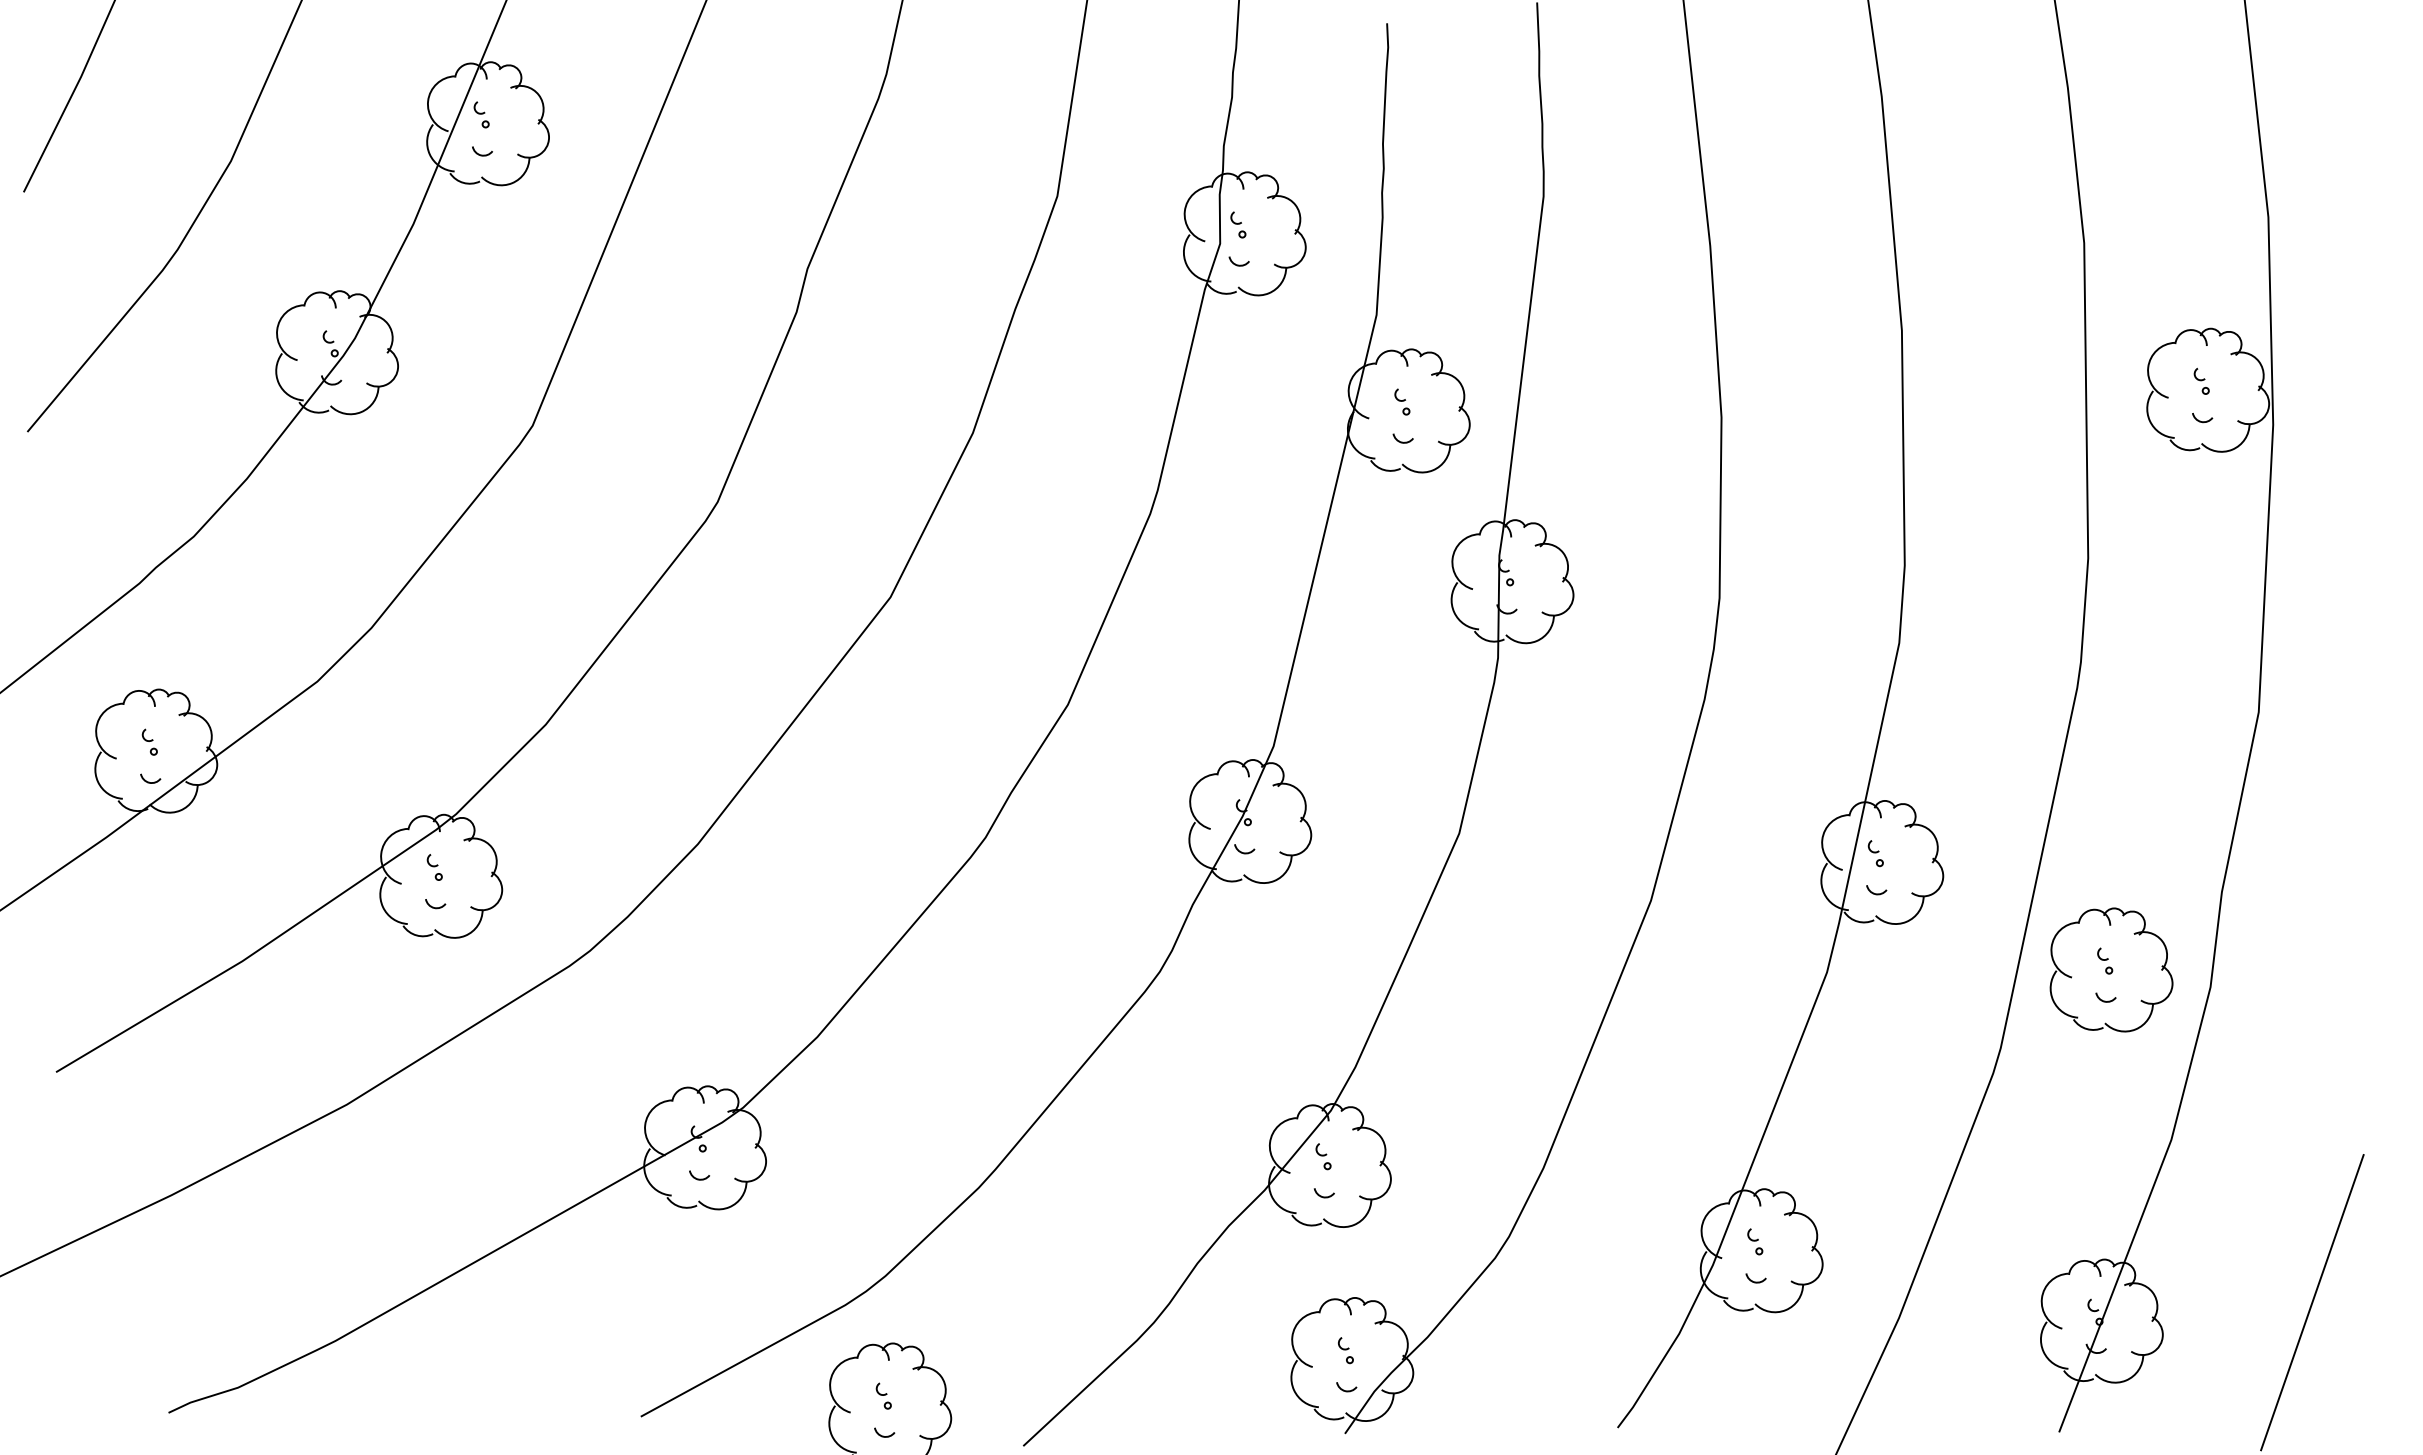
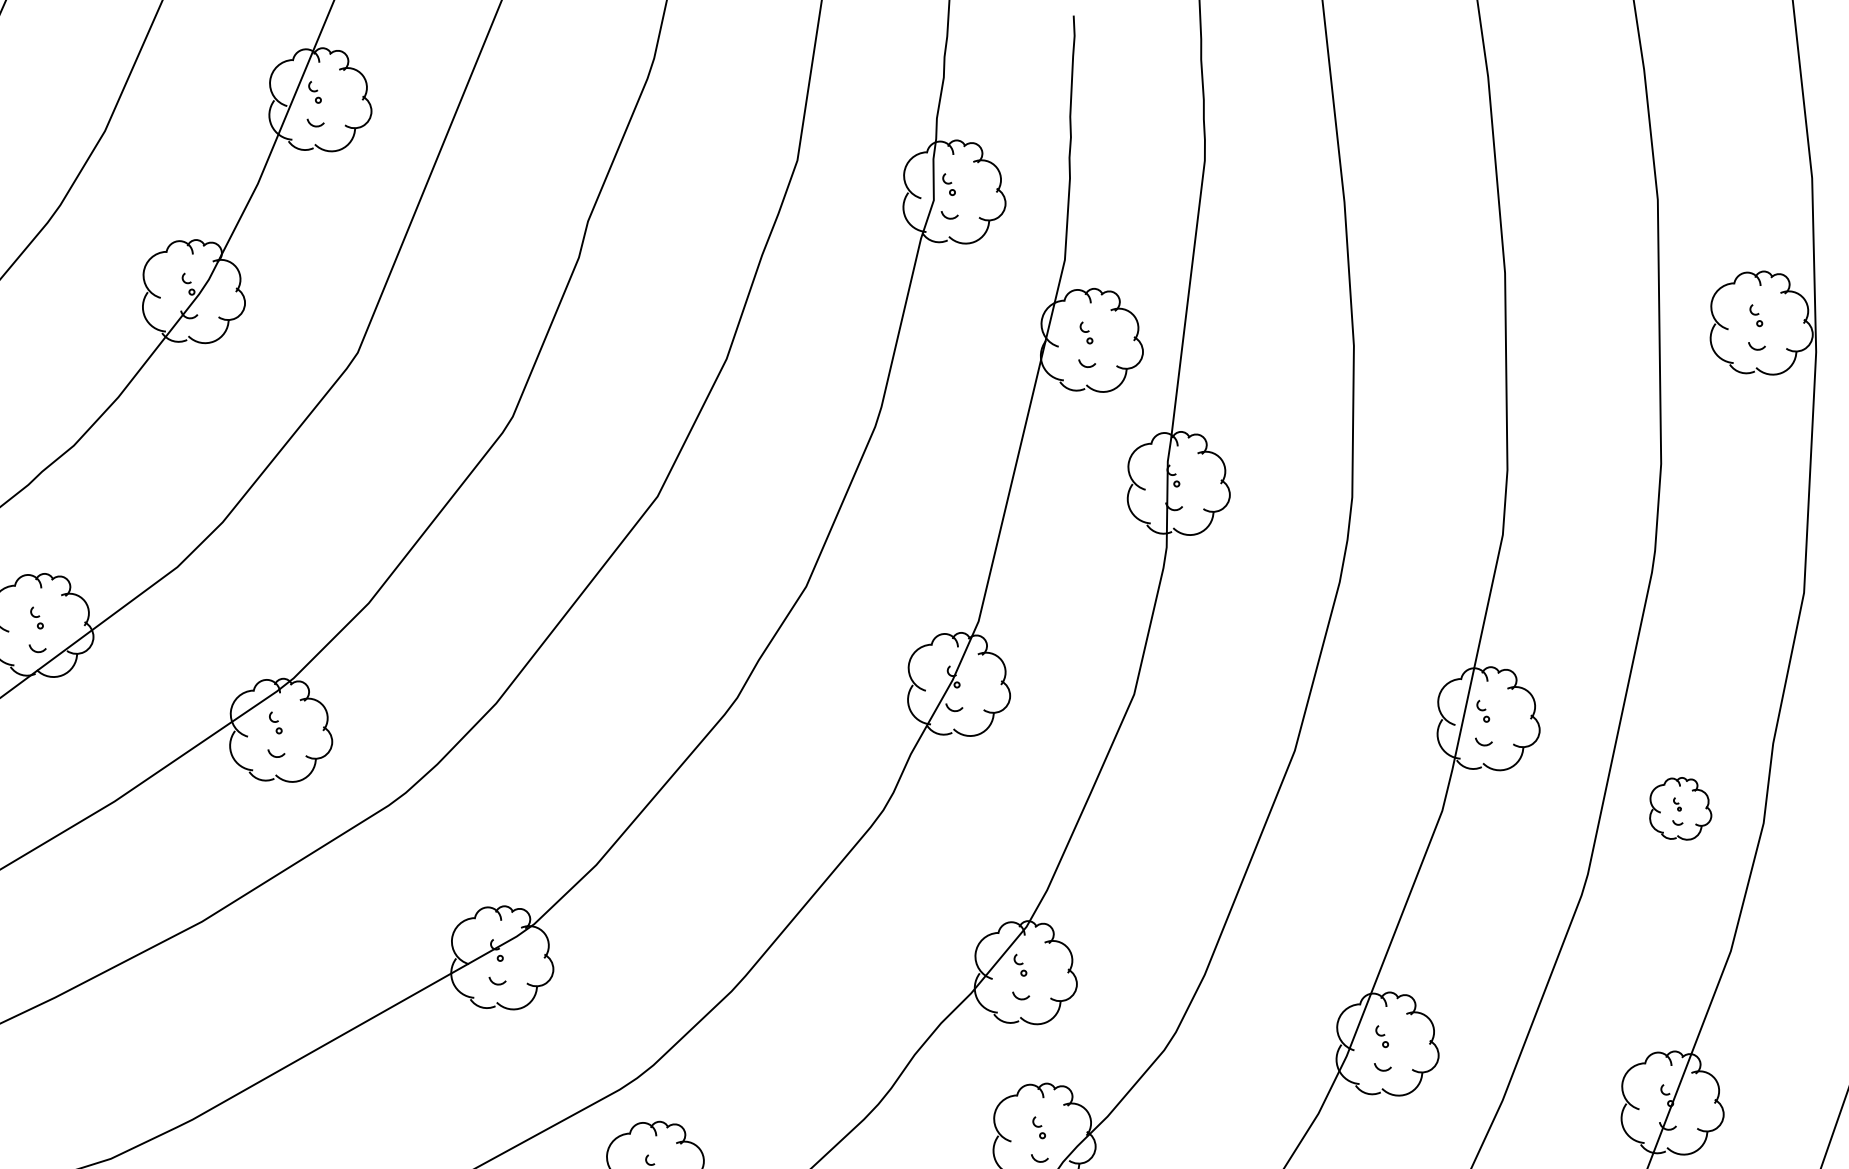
part: (2111, 969) -> (1680, 808), size x0.6

